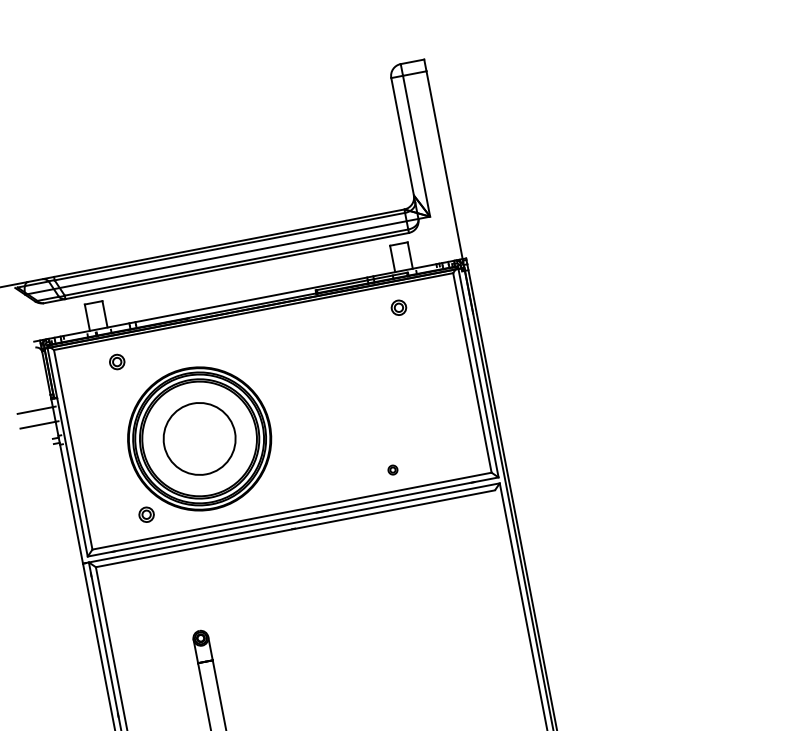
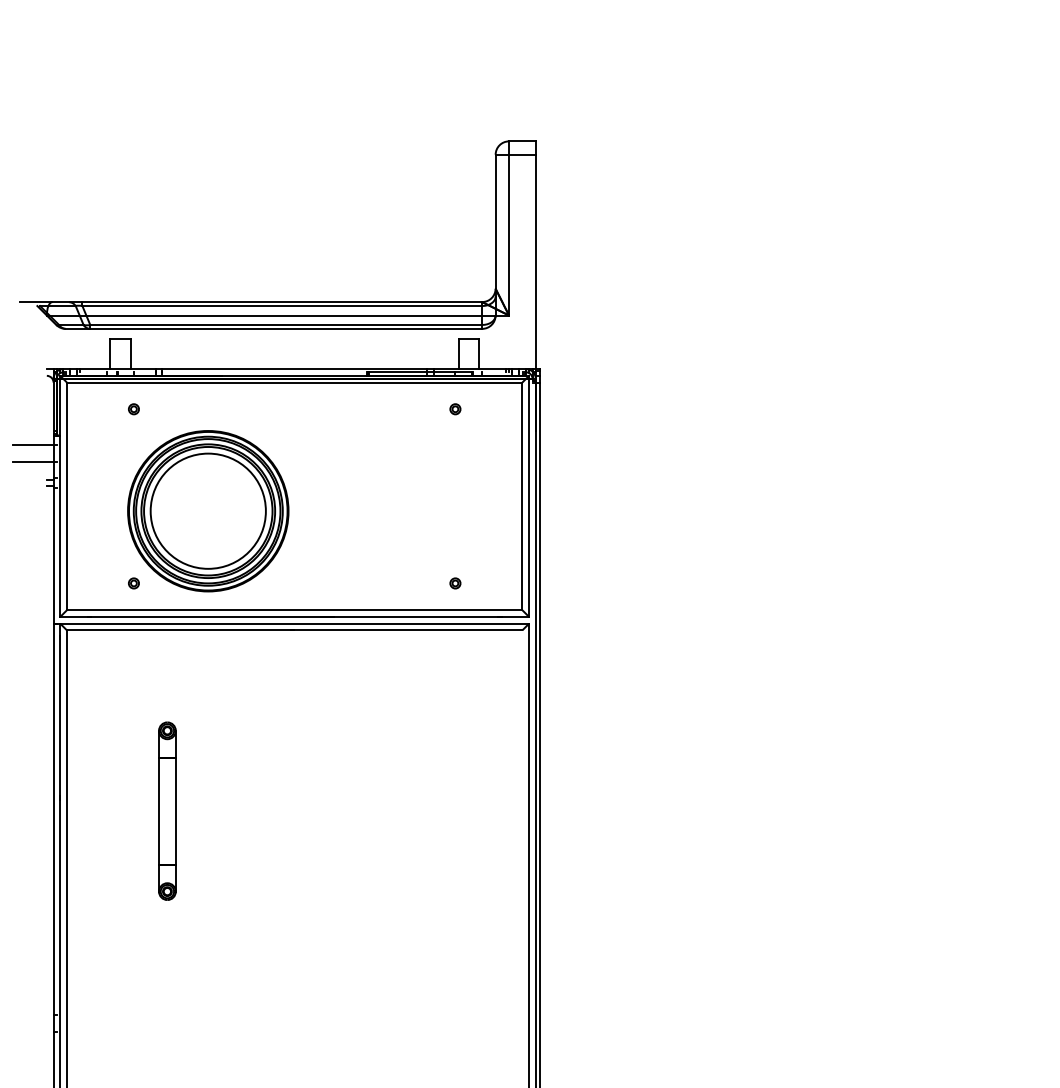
part: (399, 308) -> (455, 409), size x0.62
part: (116, 362) -> (133, 409), size x0.62
circle: (198, 438) -> (207, 510), size x1.43
part: (393, 470) -> (455, 583), moved
part: (146, 514) -> (133, 583), size x0.62

